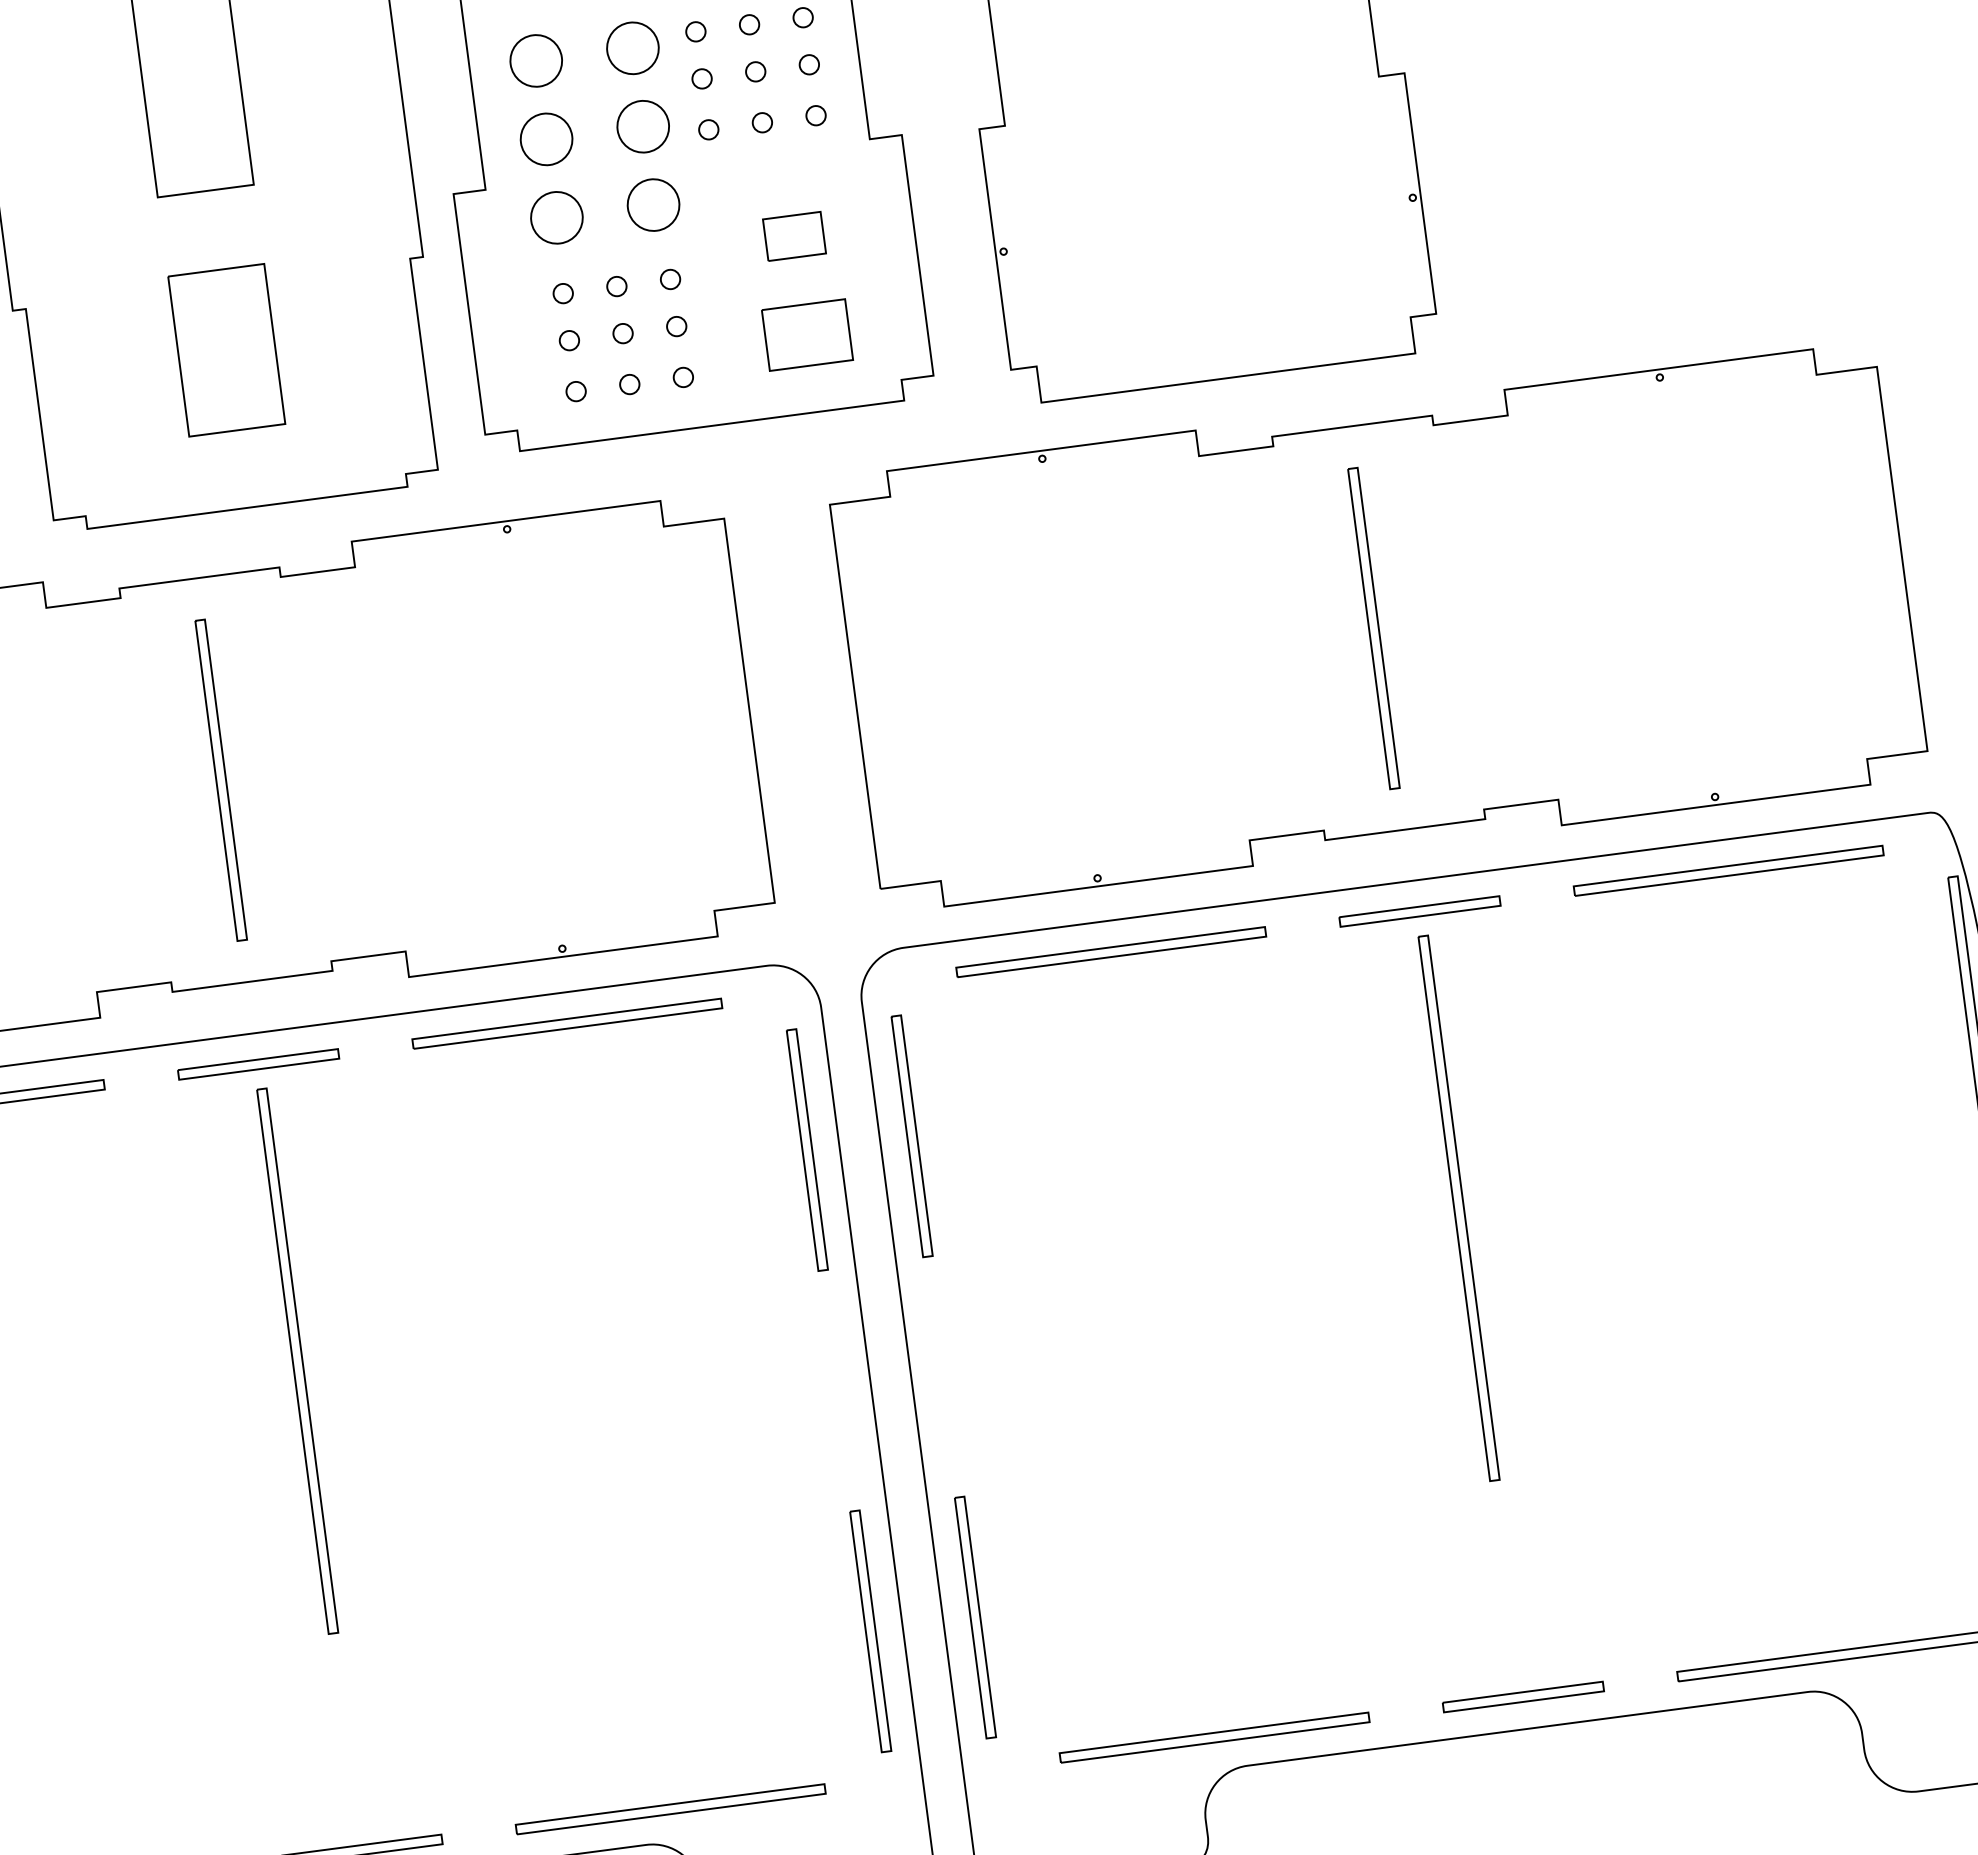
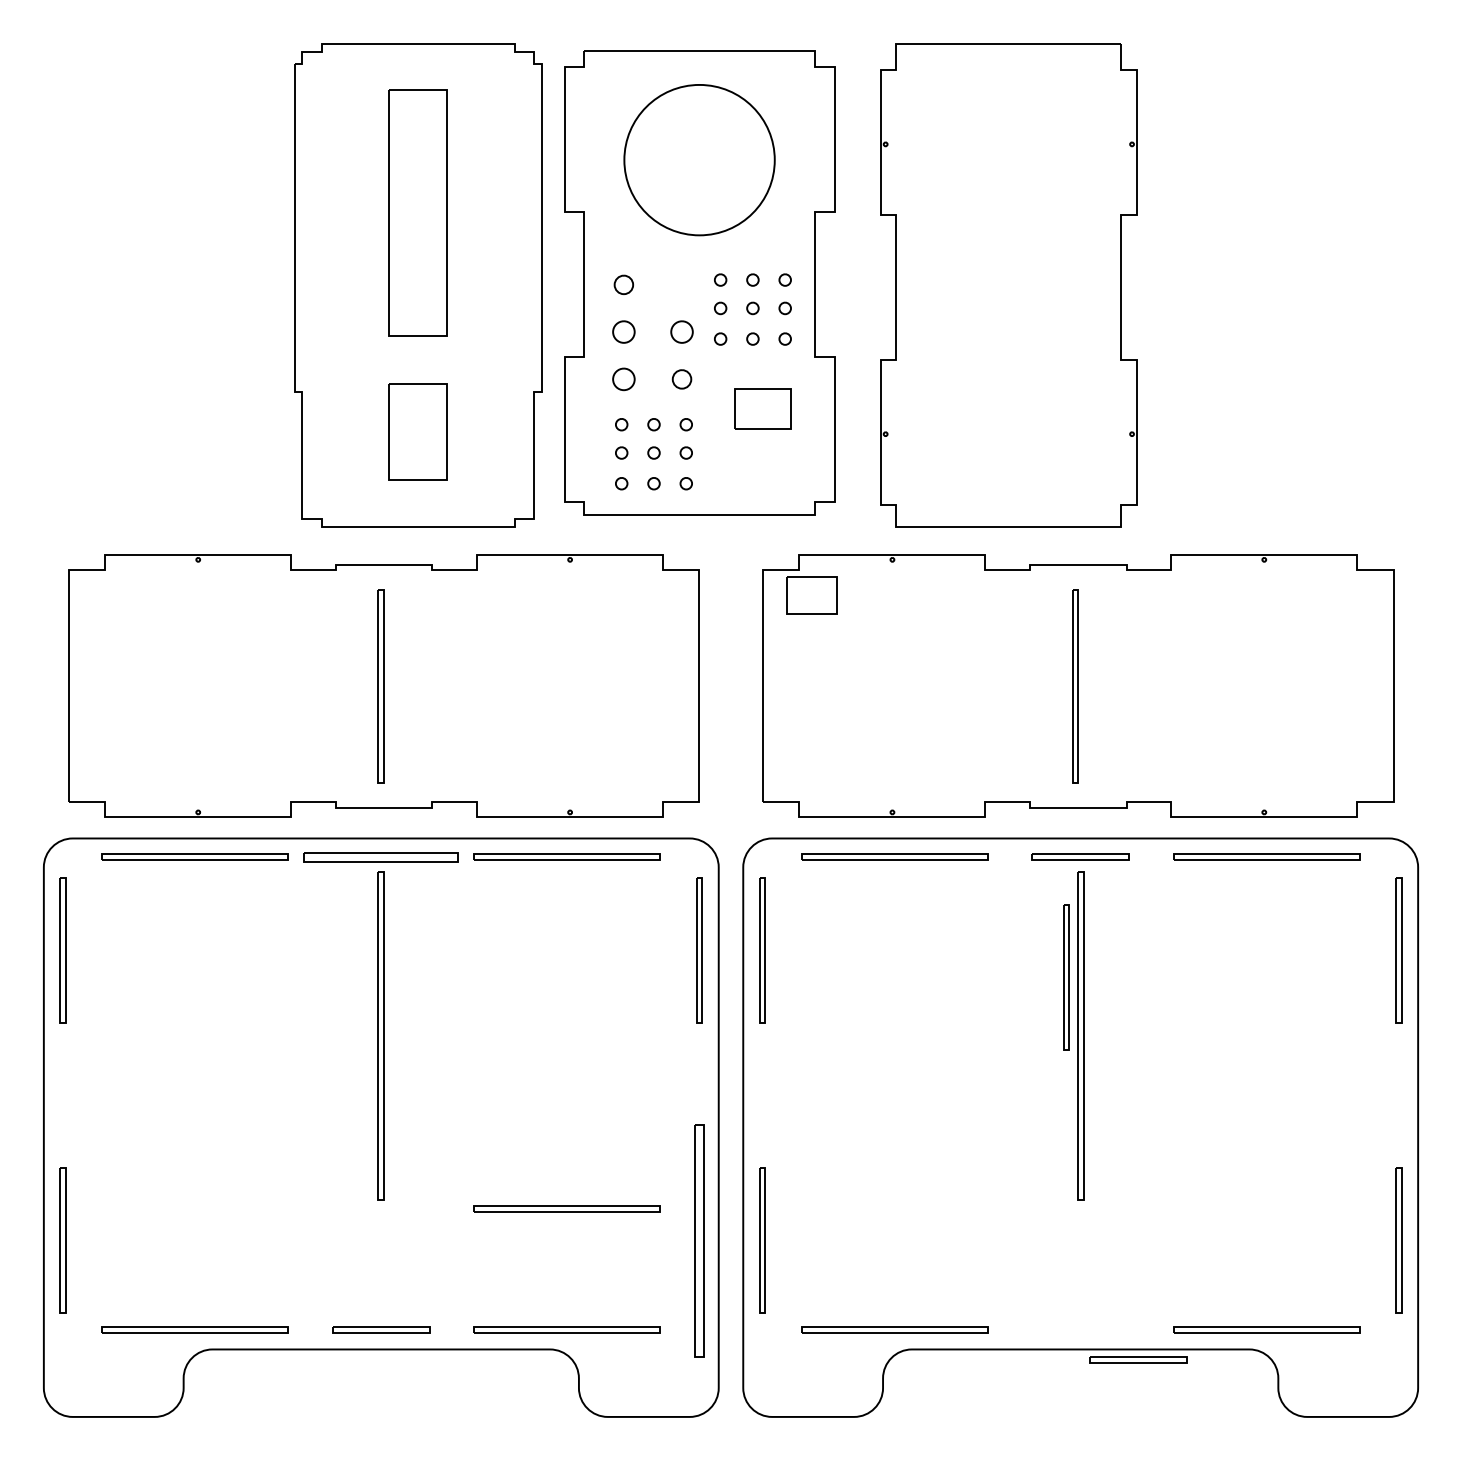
part: (631, 47) -> (681, 284), removed
part: (535, 60) -> (623, 284), size x0.6
part: (642, 125) -> (681, 331), size x0.7
part: (545, 138) -> (623, 331), size x0.7
part: (652, 205) -> (681, 379), size x0.6
part: (556, 218) -> (623, 379), size x0.7
part: (793, 235) -> (762, 408), size x1.6
part: (806, 335) -> (811, 595), moved
part: (258, 1063) -> (381, 856), size x1.6
part: (1422, 1114) -> (1066, 977), added
part: (642, 1607) -> (566, 1208), added
part: (870, 1631) -> (699, 1240), size x1.6
part: (1522, 1695) -> (1138, 1359), moved

